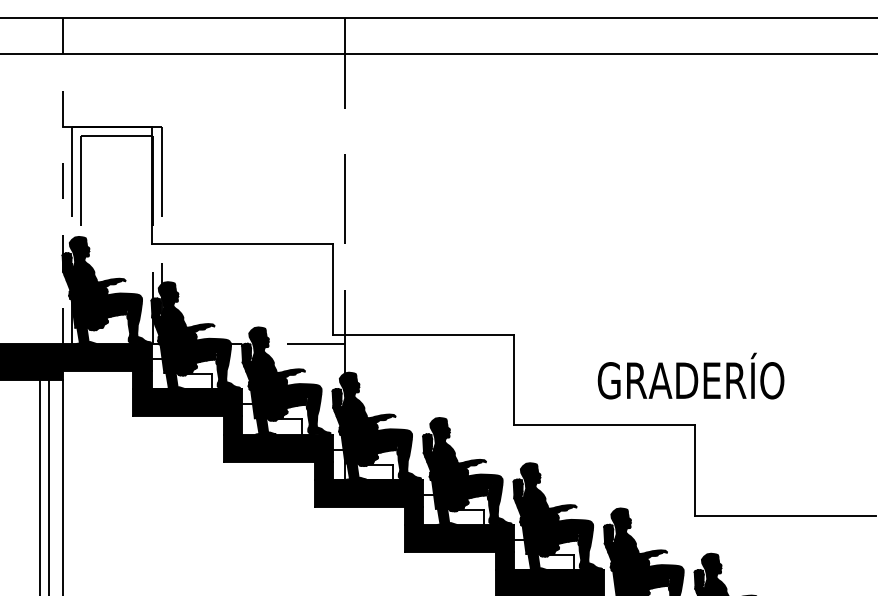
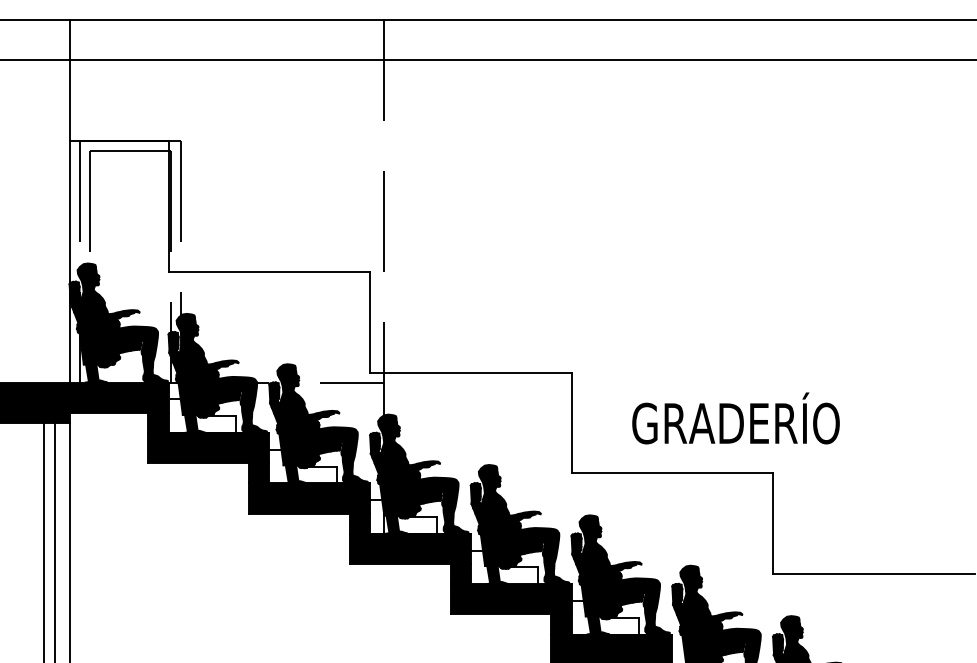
line: (62, 180) -> (69, 200), dashed -> solid
text: (690, 376) -> (735, 418), moved

